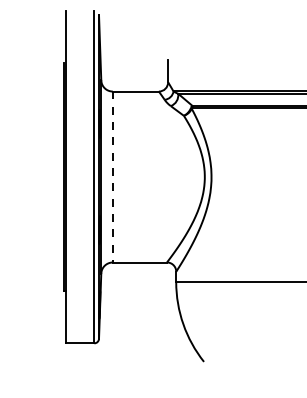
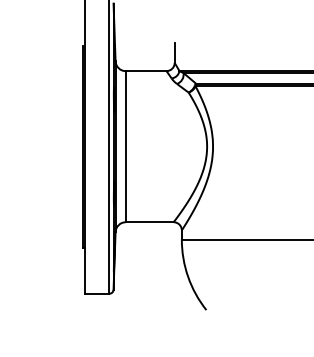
line: (112, 176) -> (125, 146), dashed -> solid

